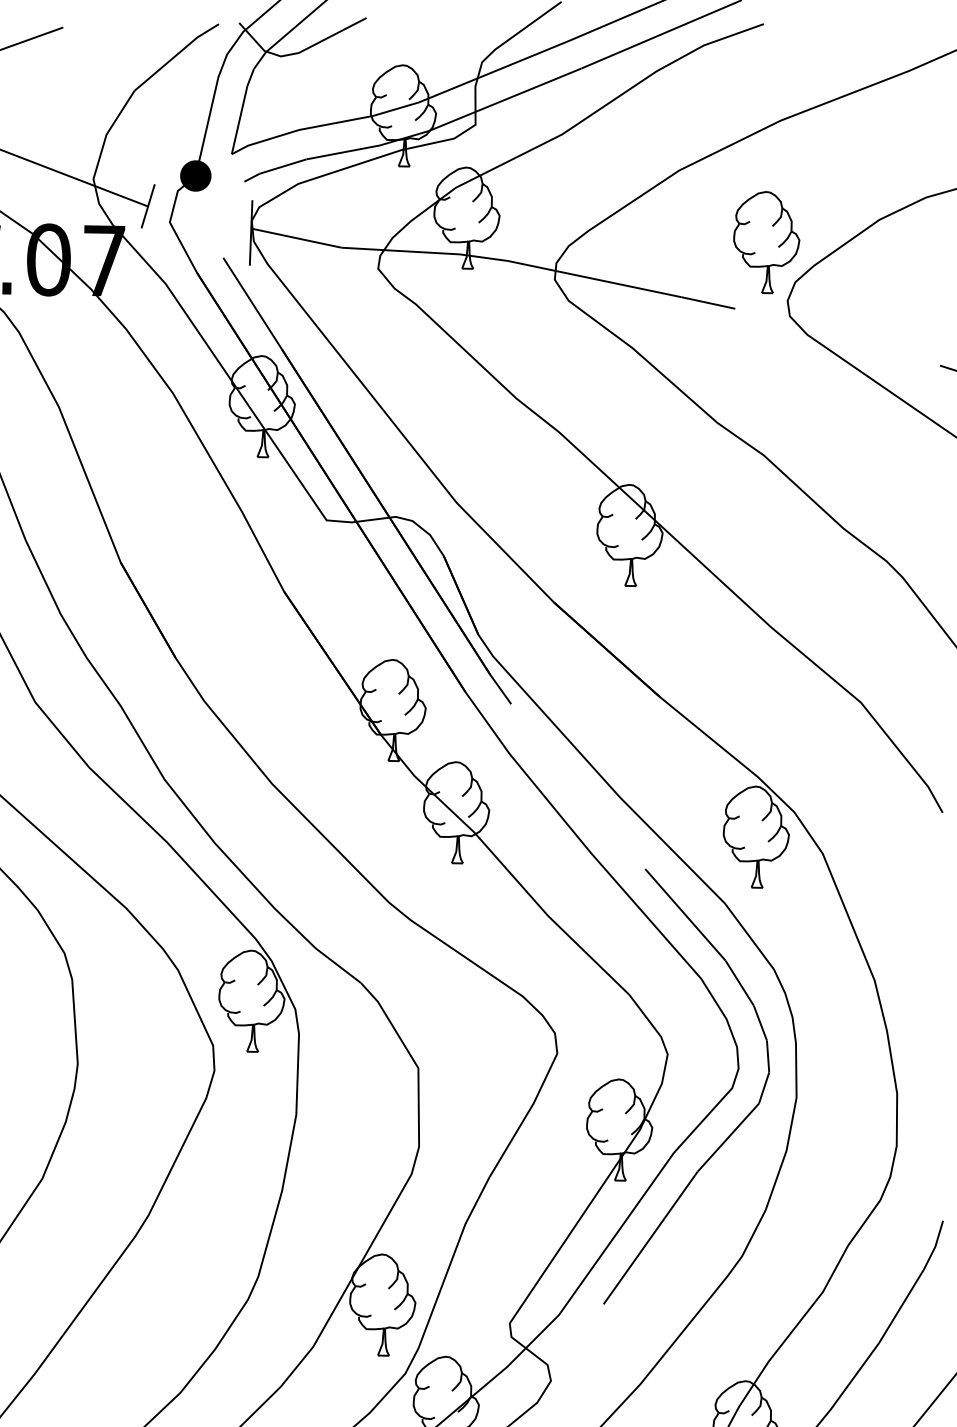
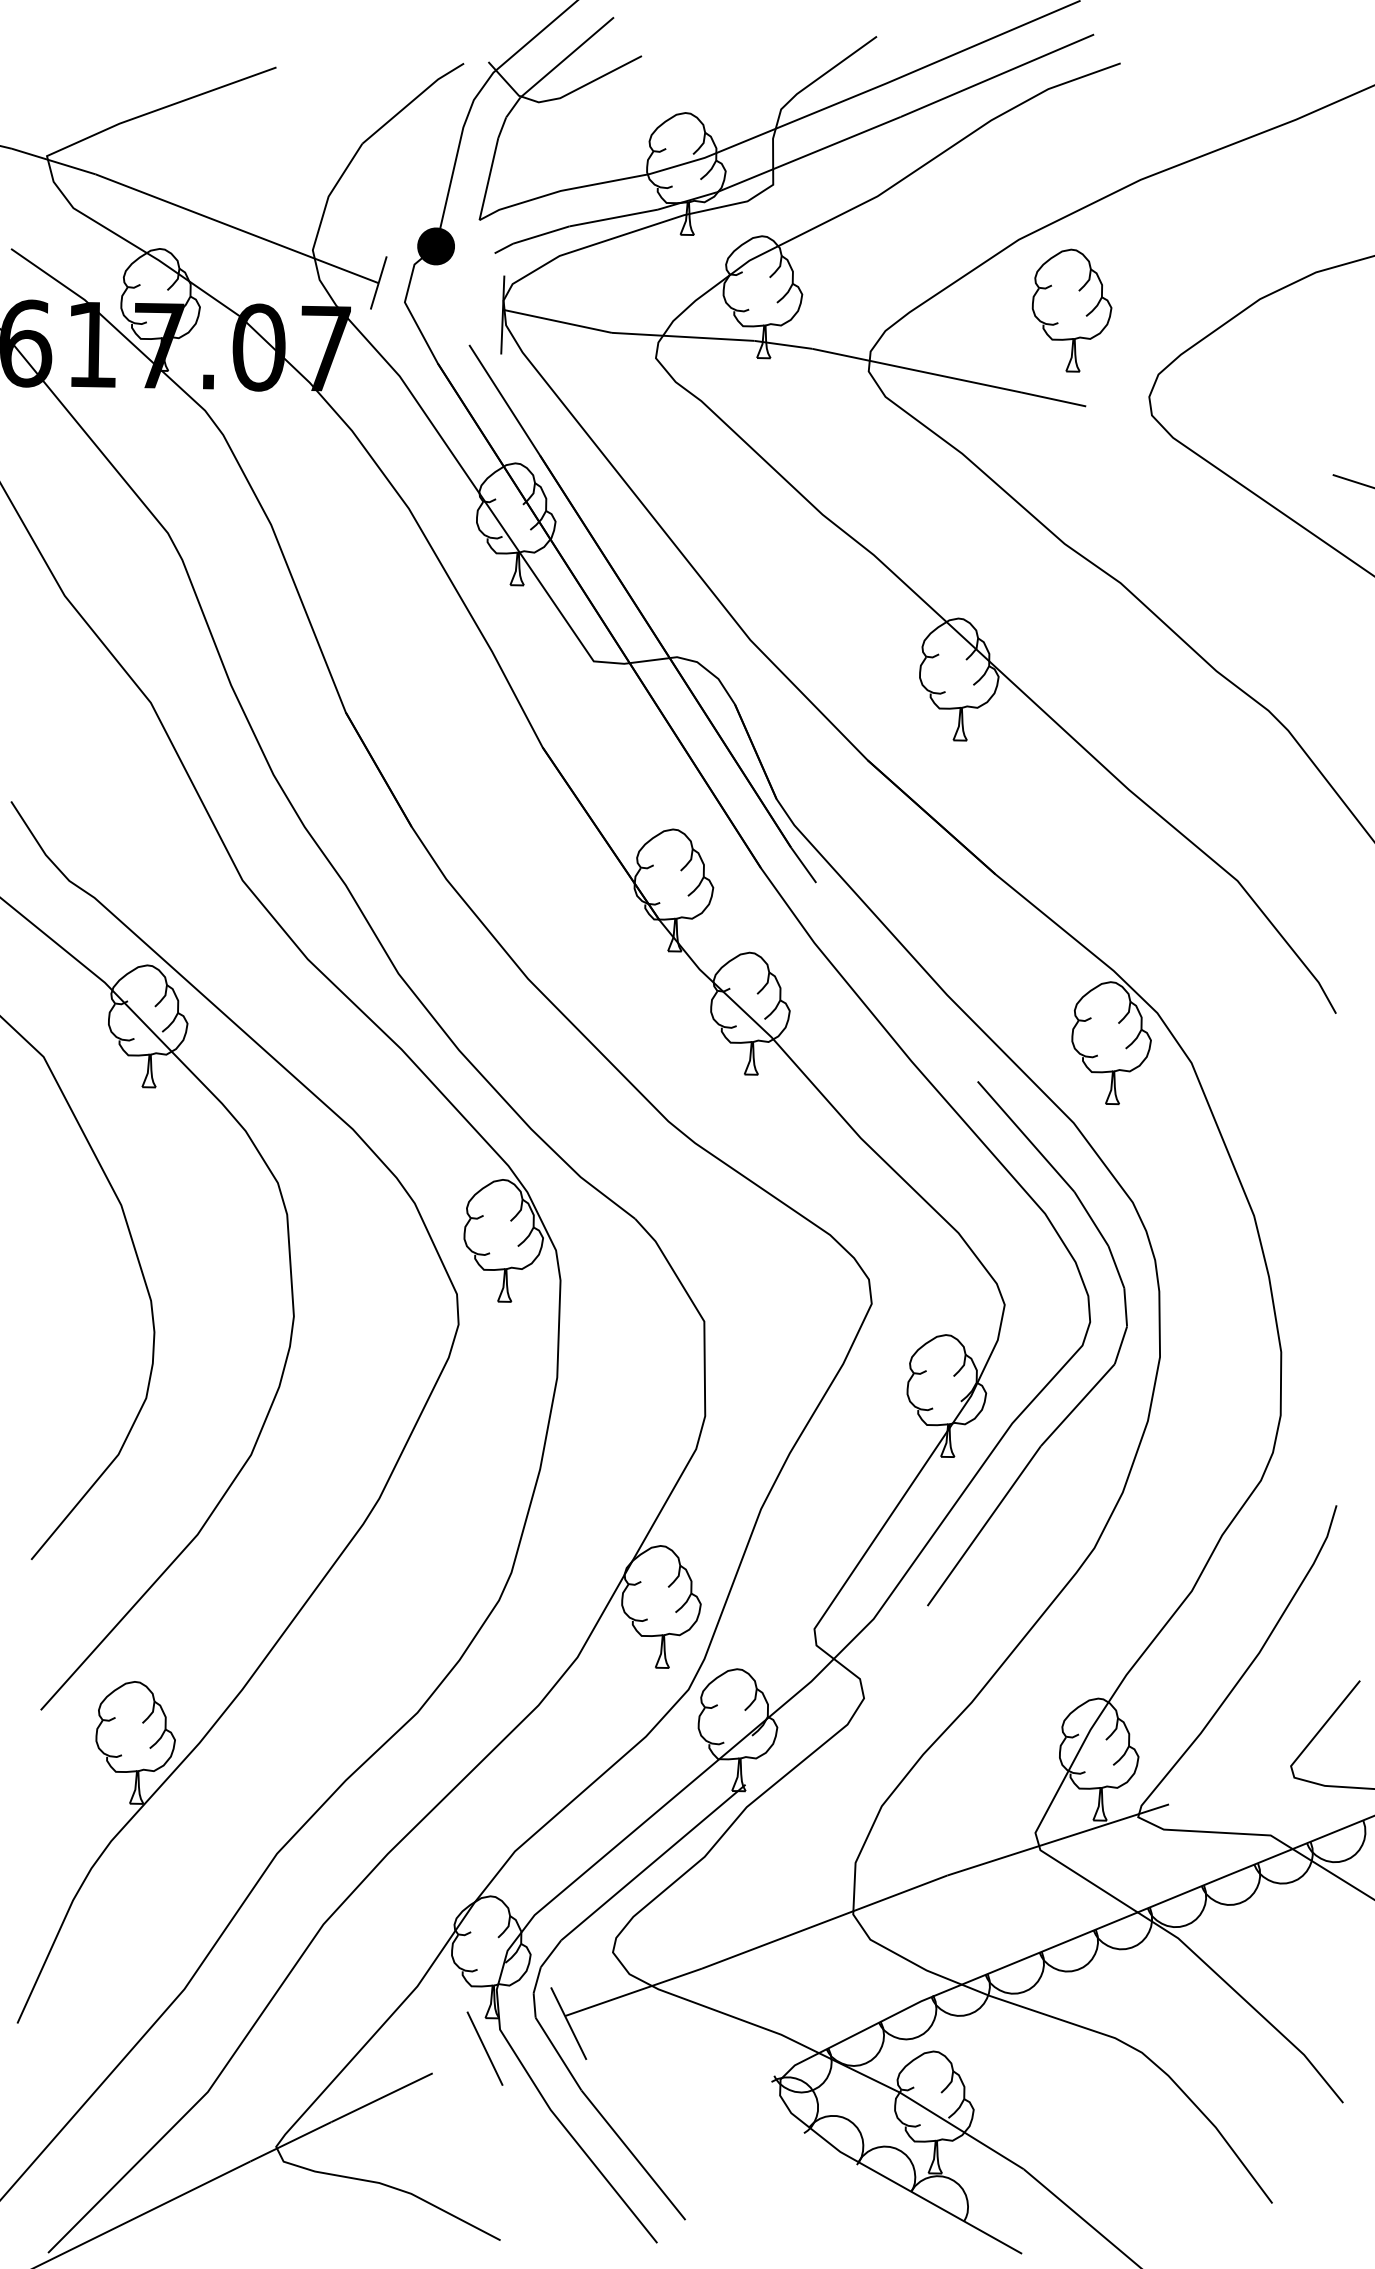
part: (766, 242) -> (1071, 310), moved

